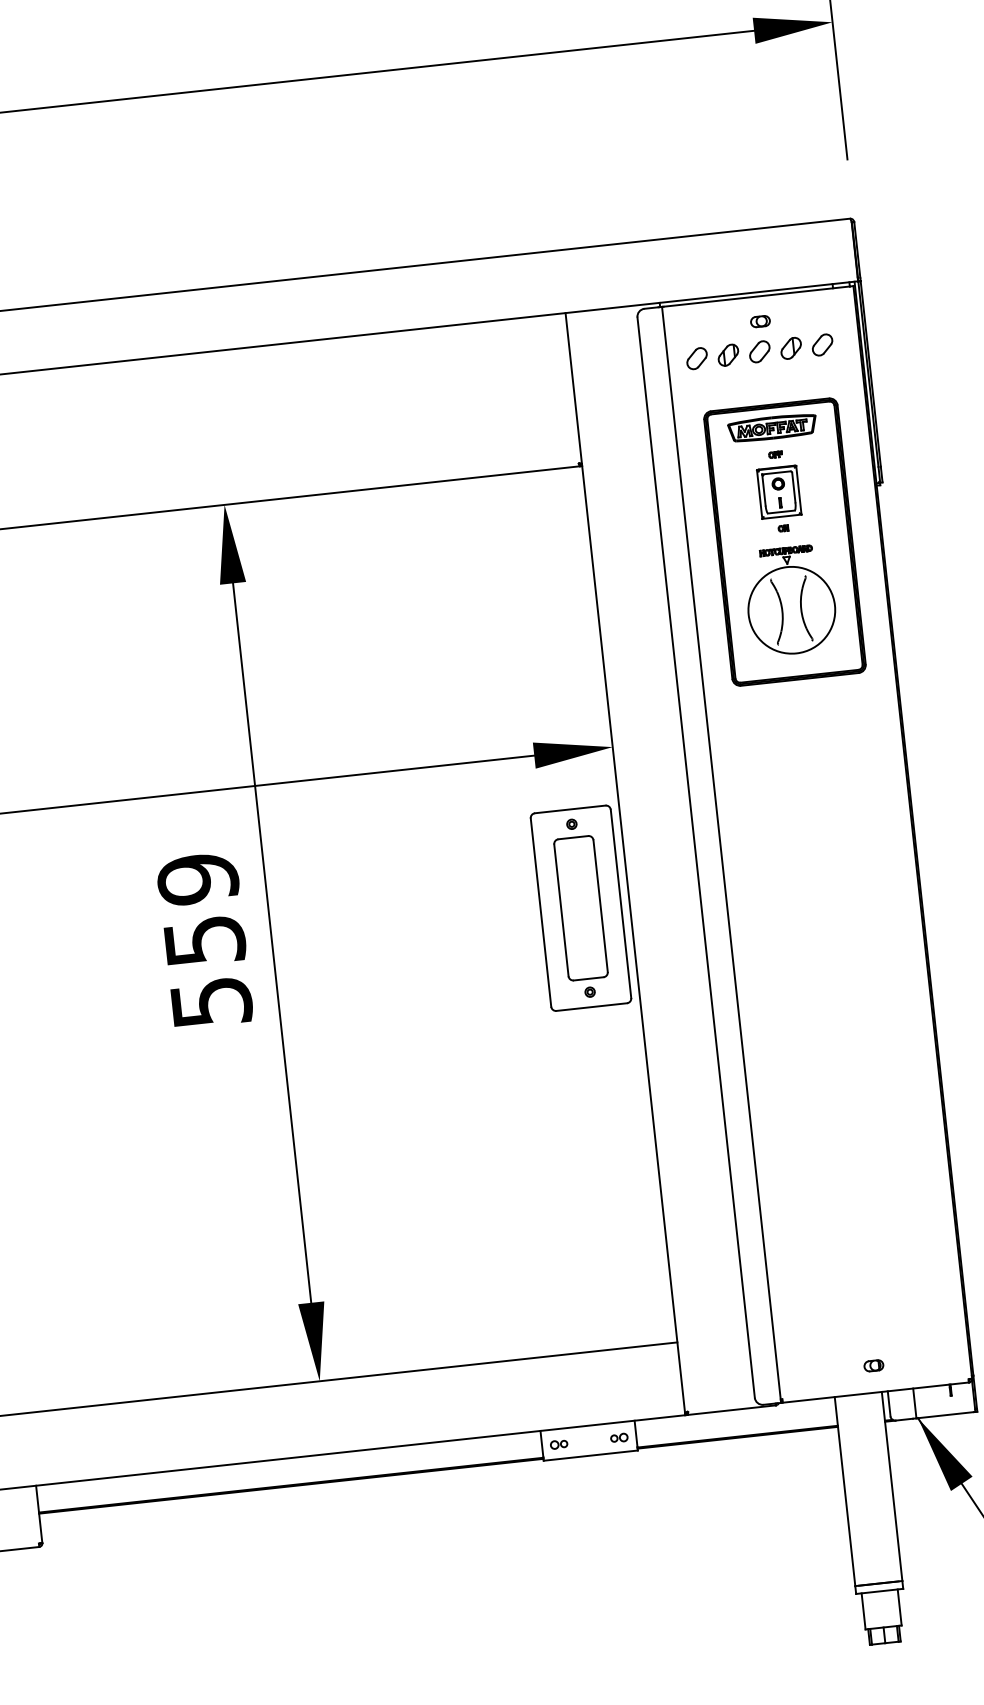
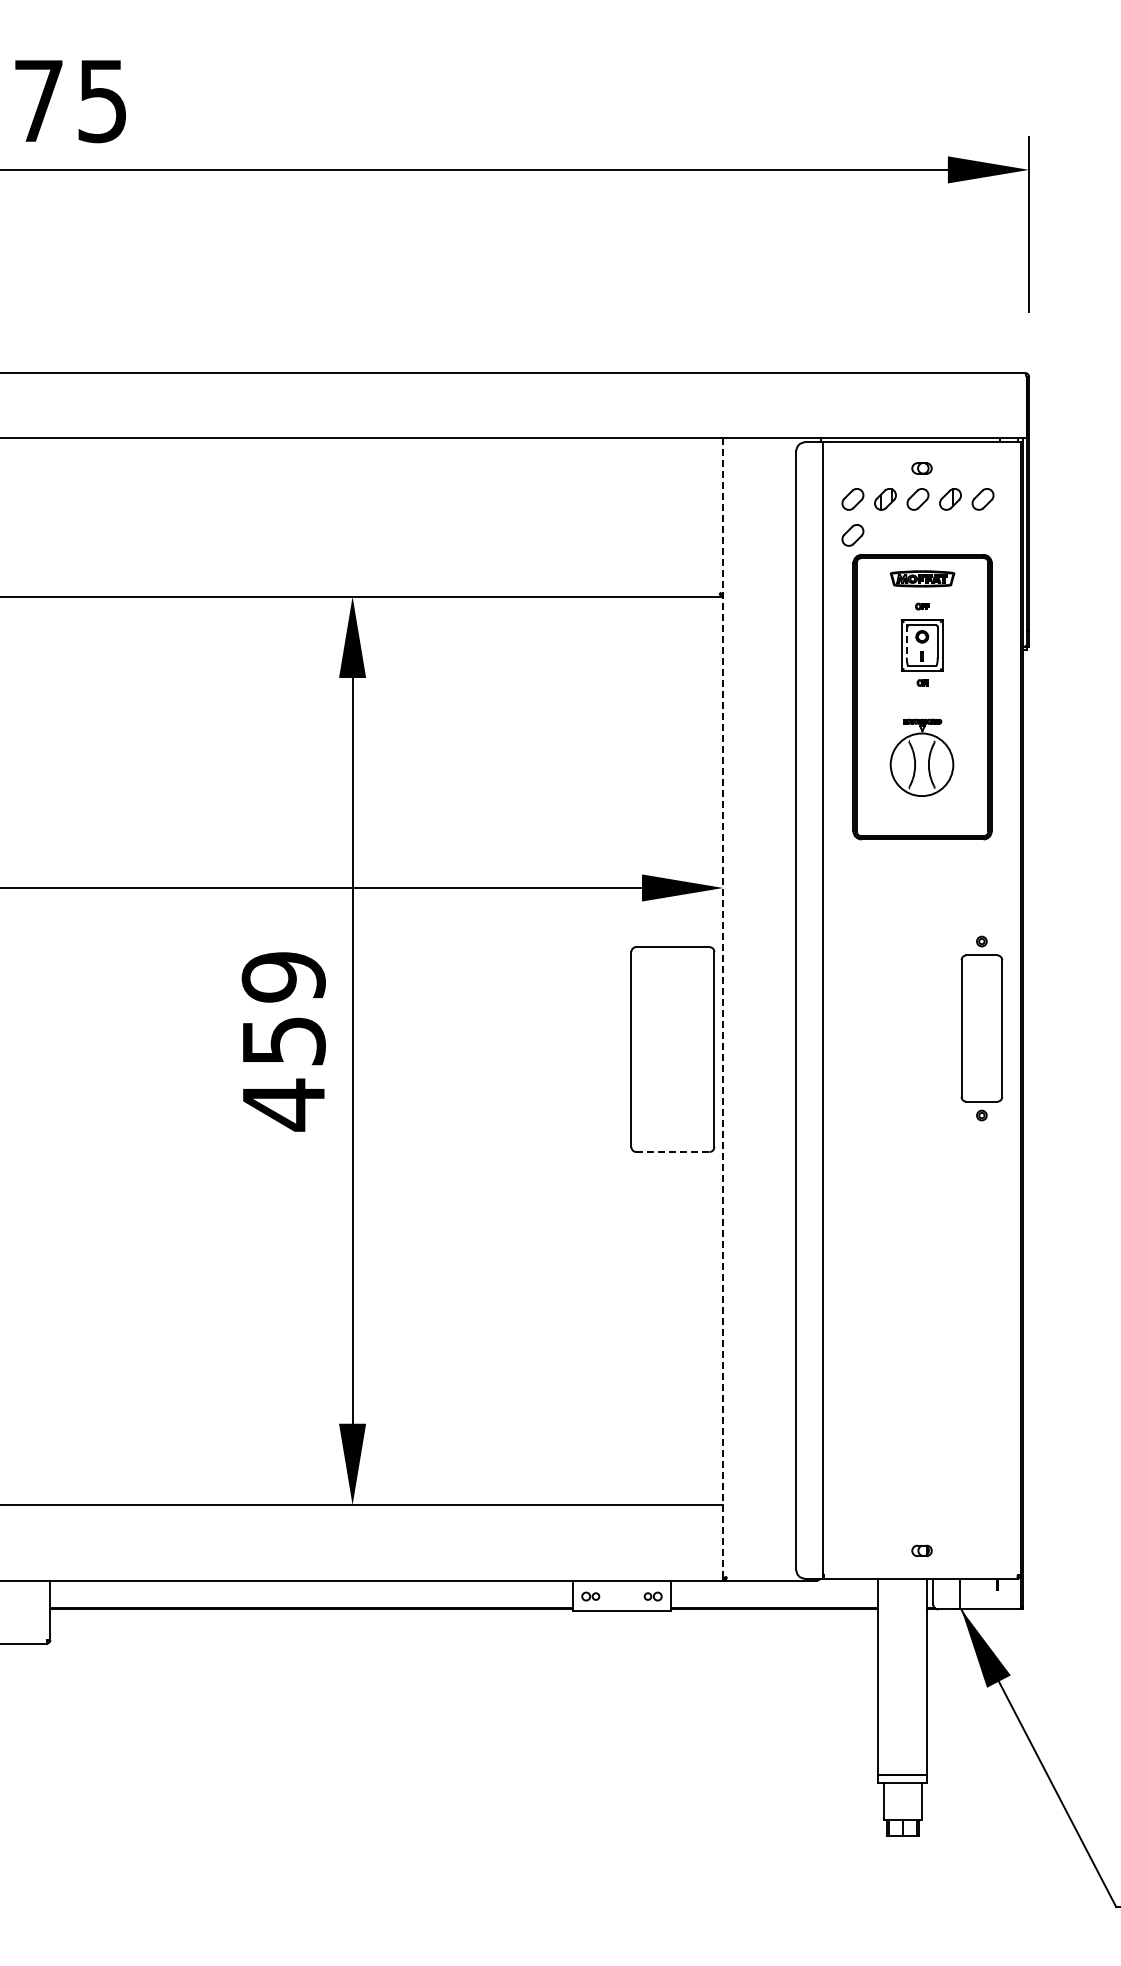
part: (700, 393) -> (852, 535), added
part: (772, 427) -> (922, 578), size x0.7
line: (763, 490) -> (906, 641), solid -> dashed
part: (790, 600) -> (921, 757), size x0.7
line: (625, 862) -> (723, 1007), solid -> dashed
part: (580, 908) -> (981, 1028), moved
text: (212, 1001) -> (284, 1104), 559 -> 459
line: (591, 1007) -> (672, 1152), solid -> dashed

